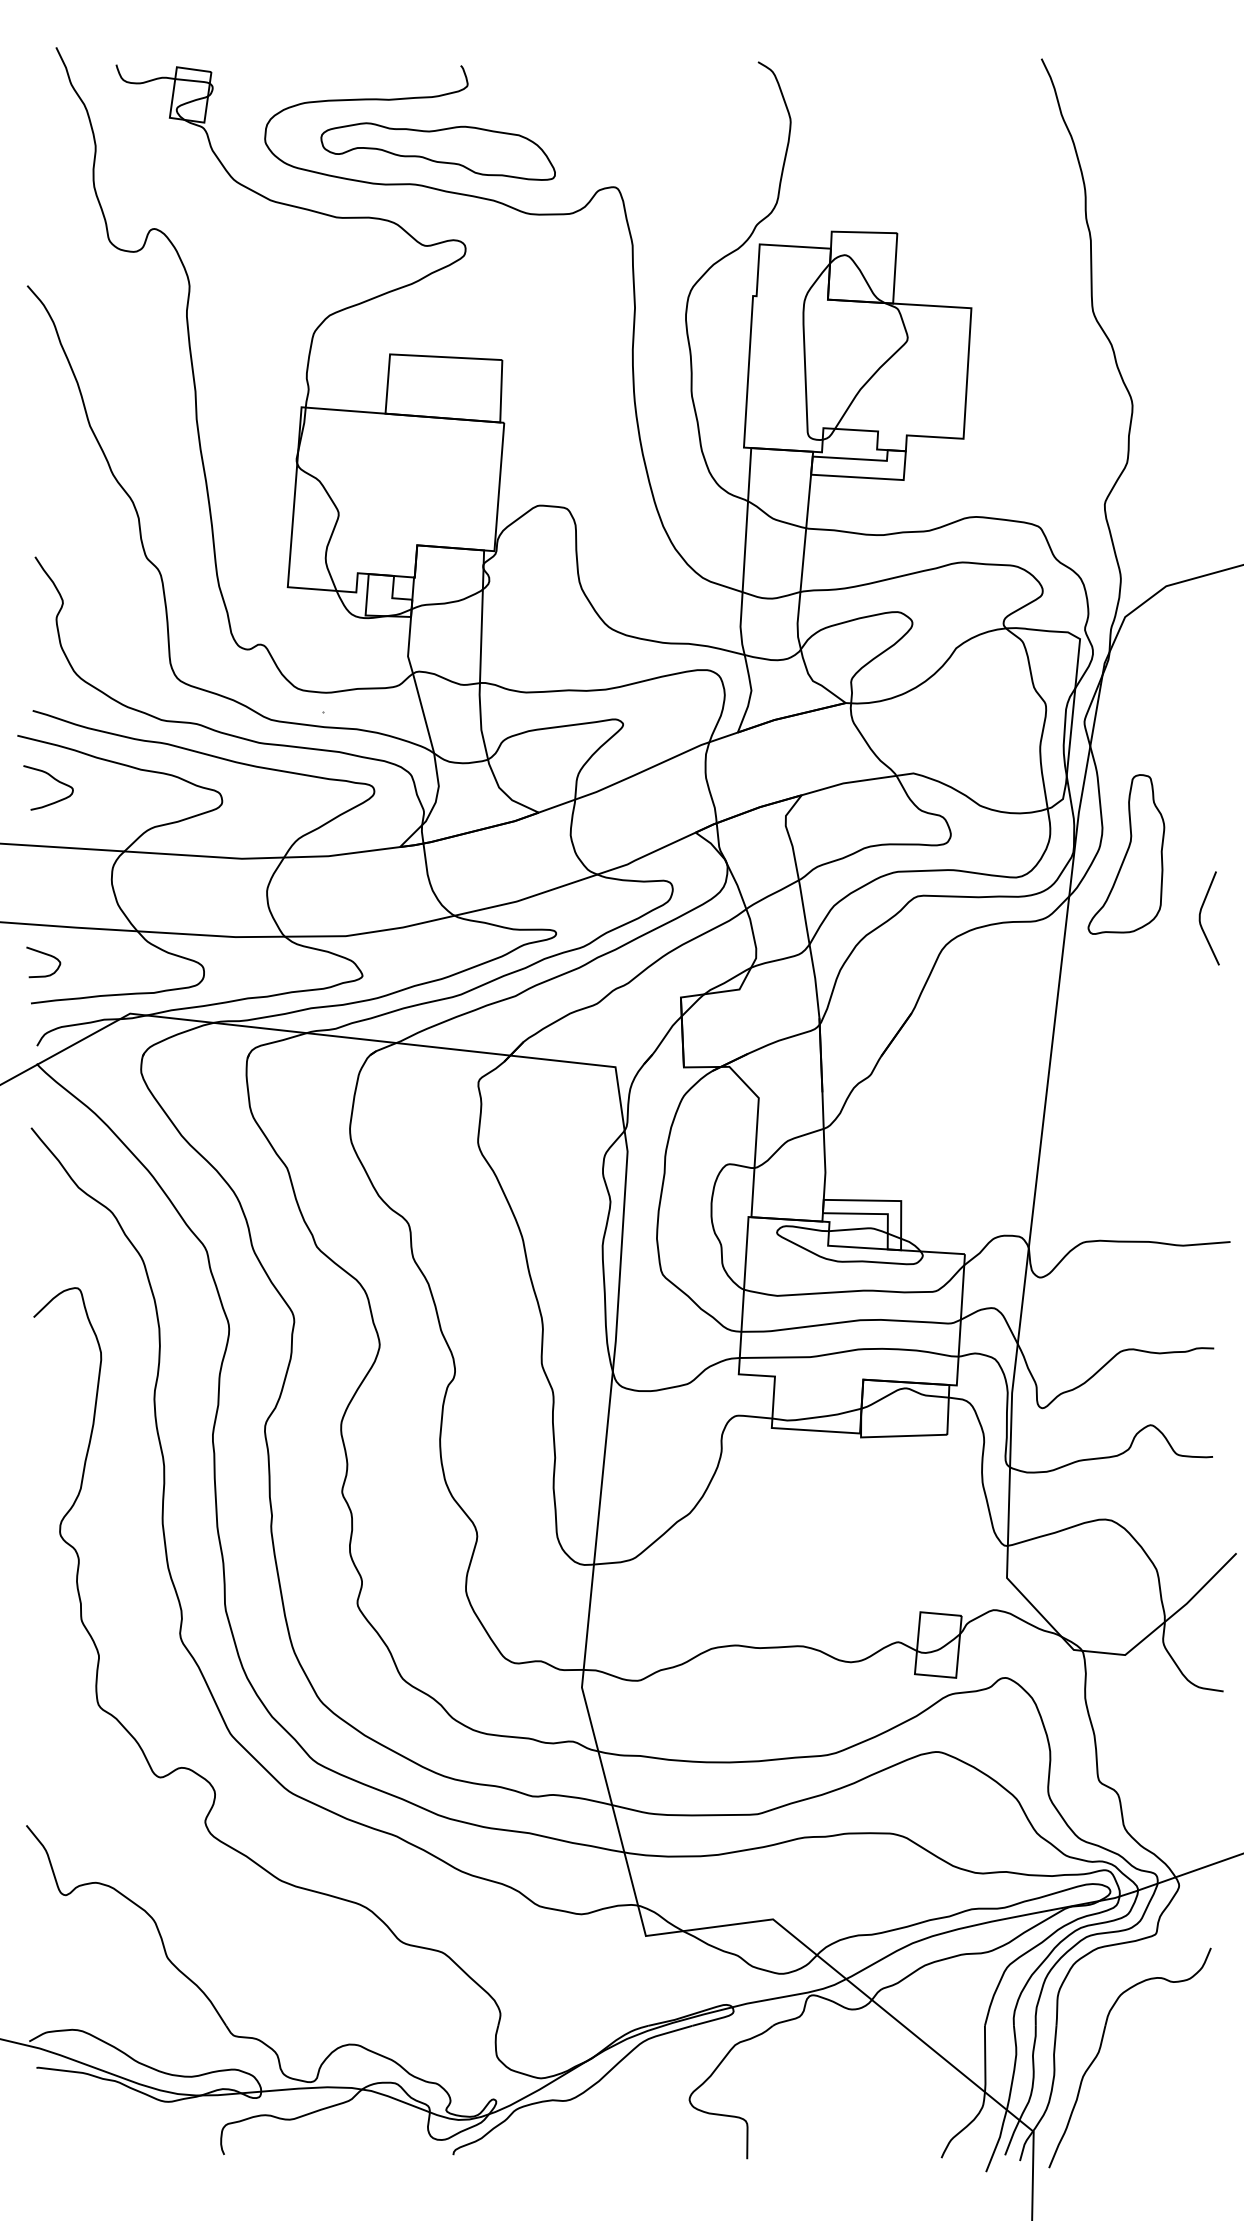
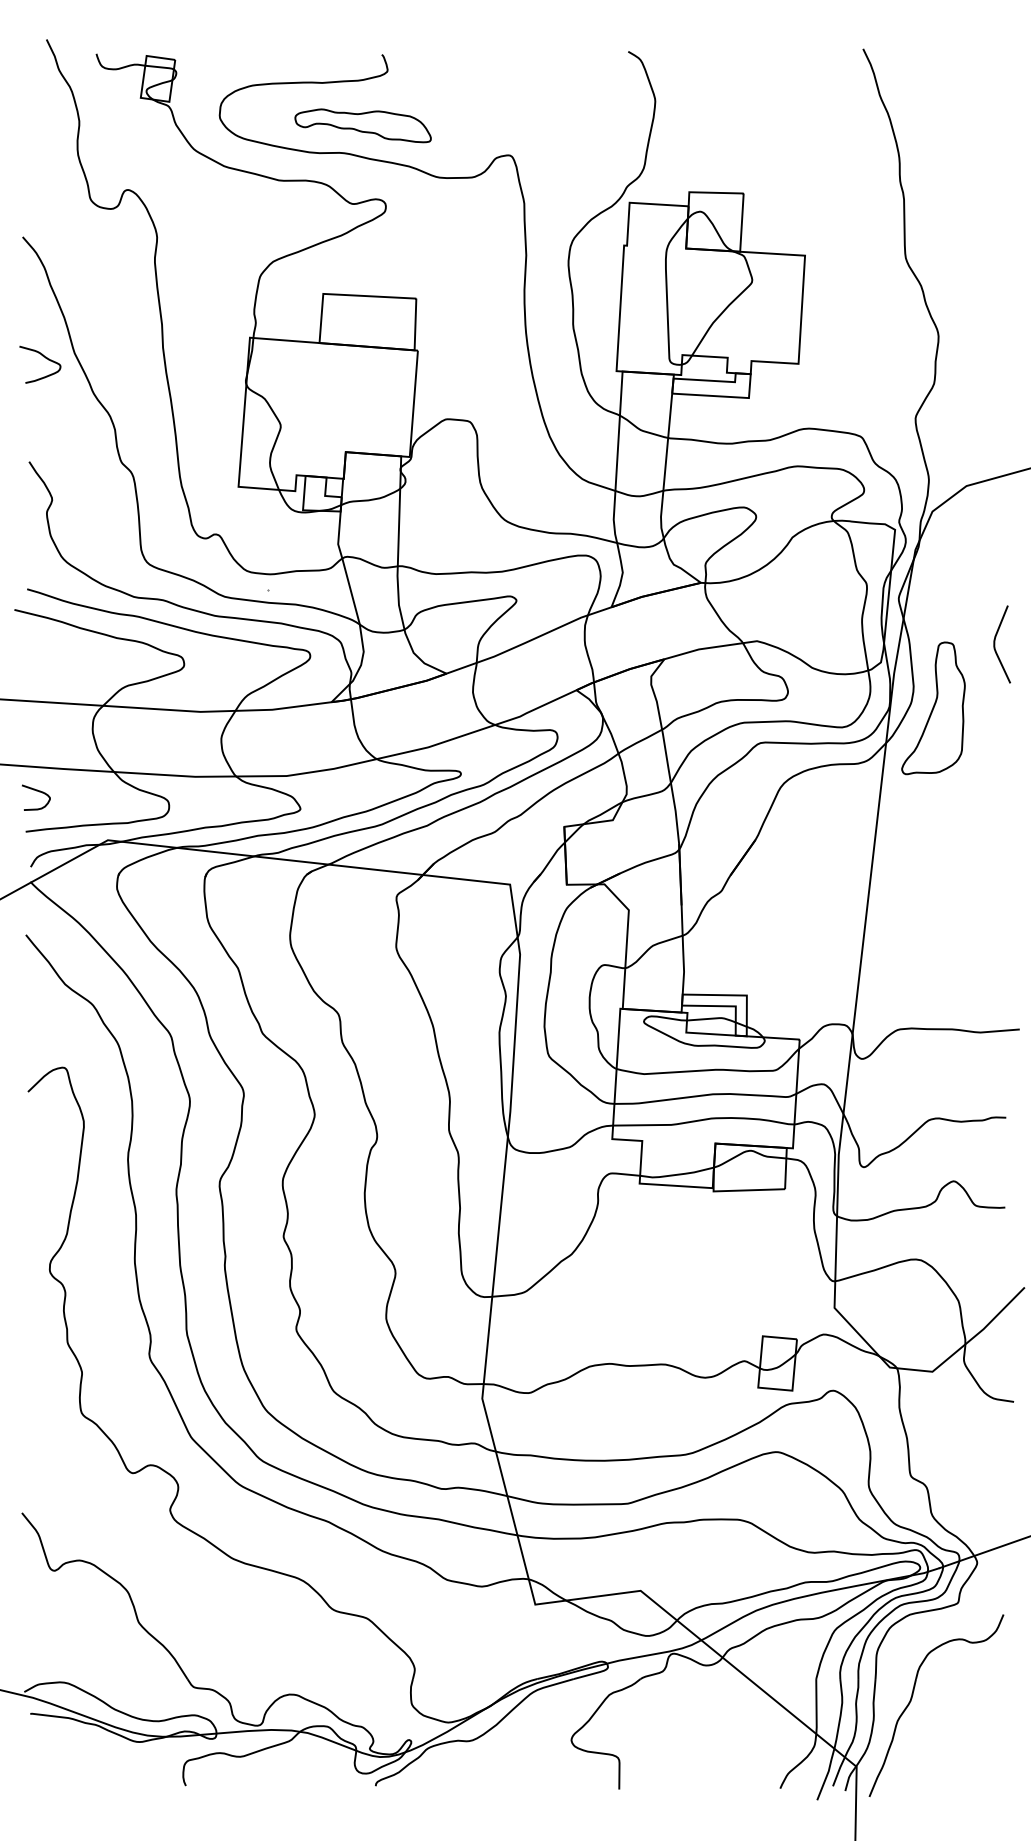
part: (437, 151) -> (362, 125), size x0.7
curve: (53, 779) -> (44, 357), moved
curve: (1200, 918) -> (994, 644), moved

